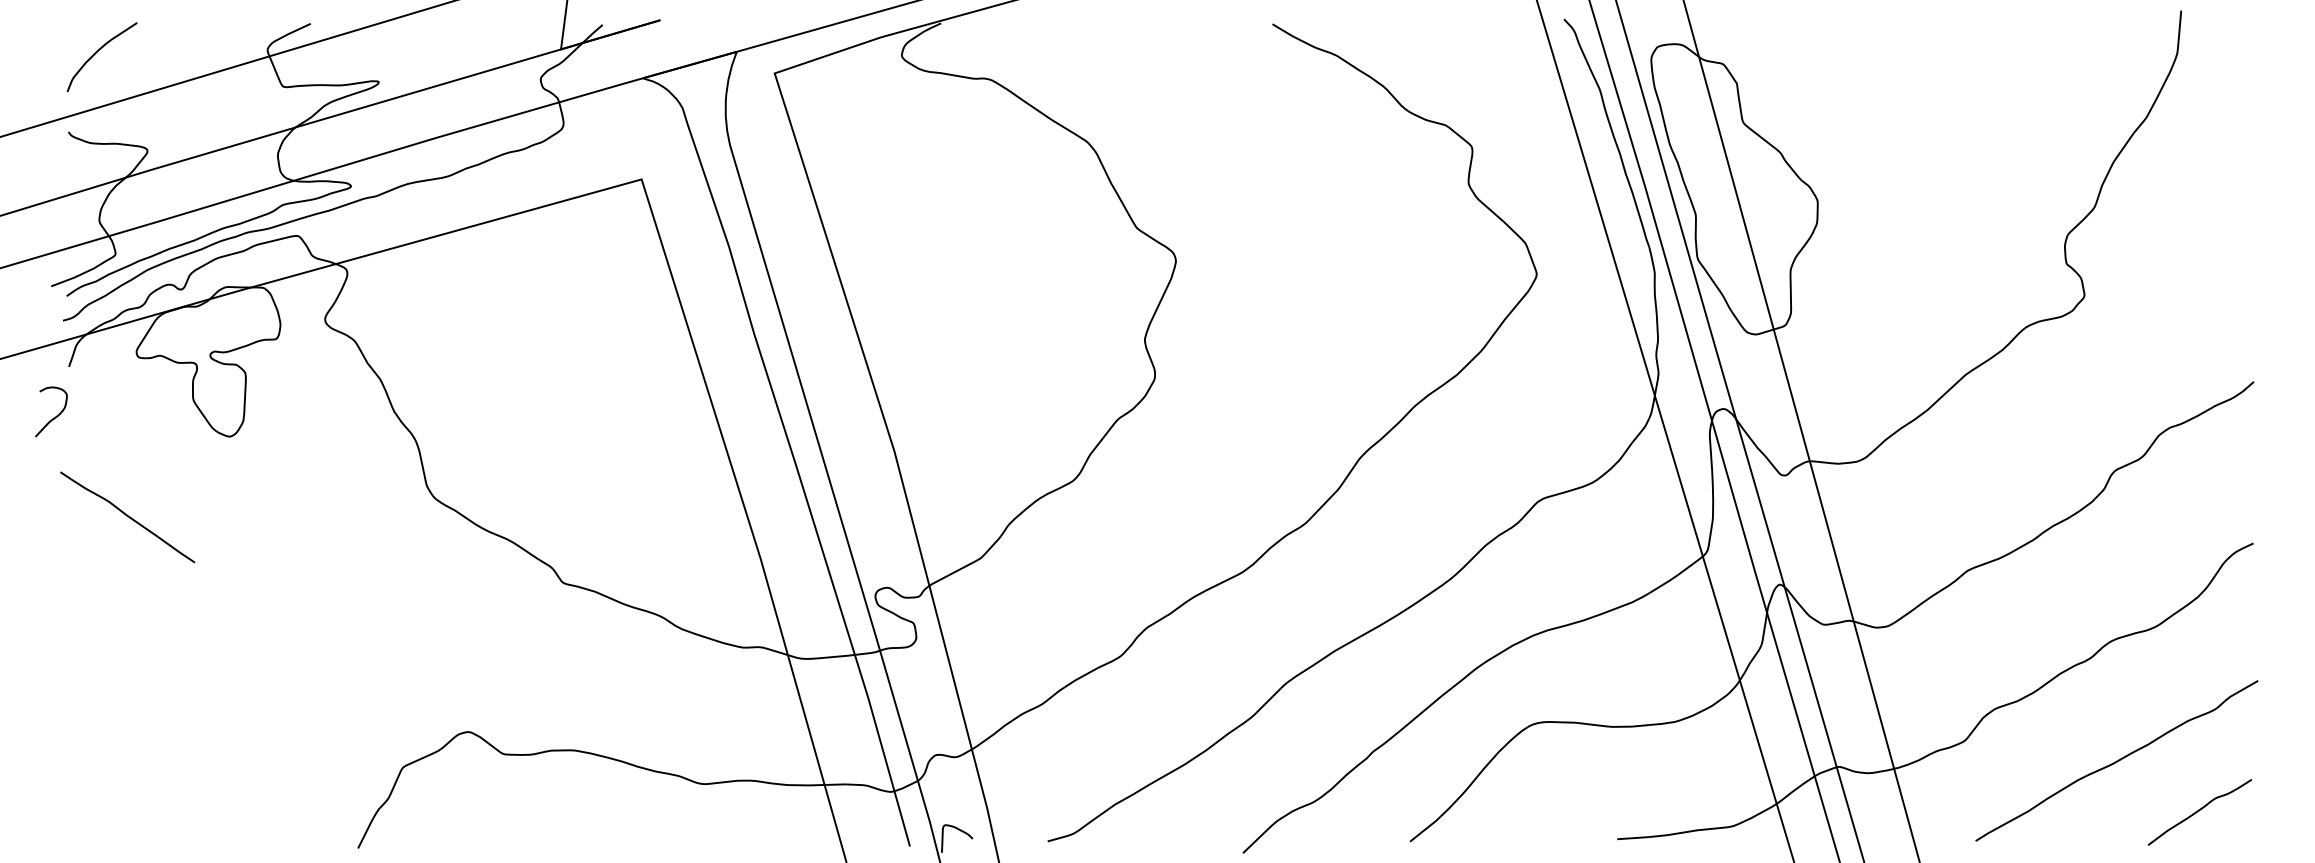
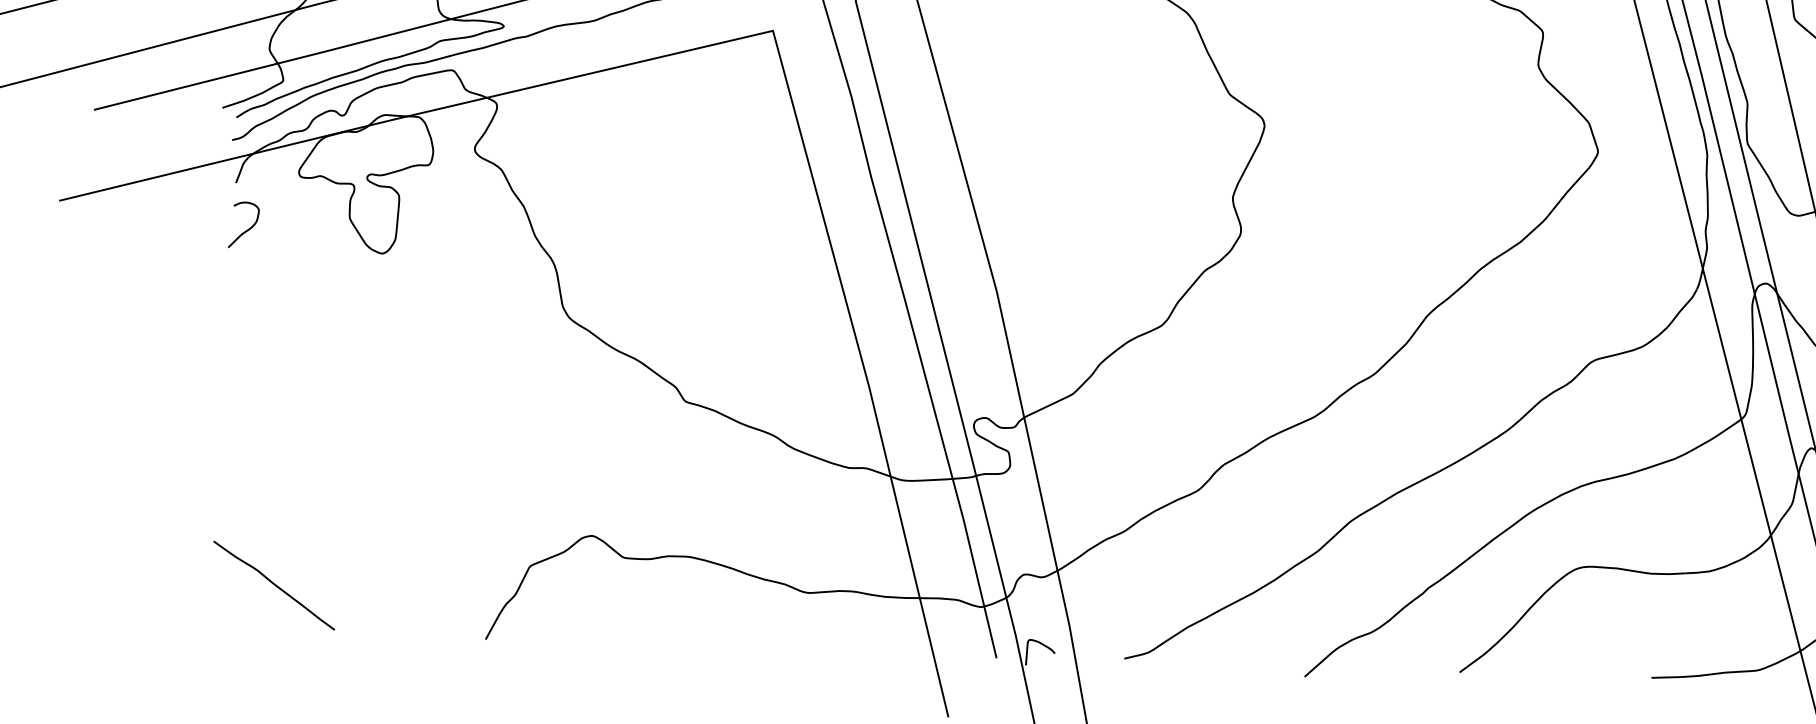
curve: (53, 417) -> (245, 230), moved
curve: (127, 516) -> (274, 584), moved

